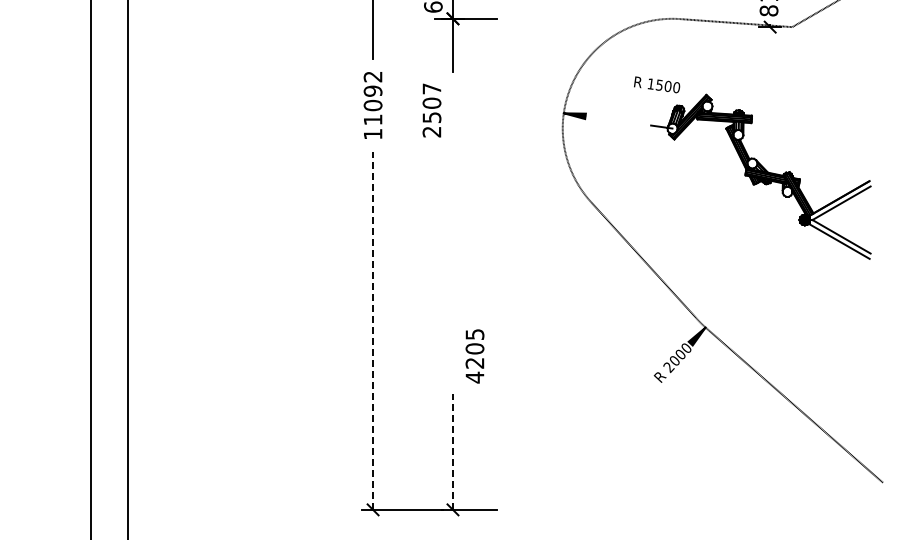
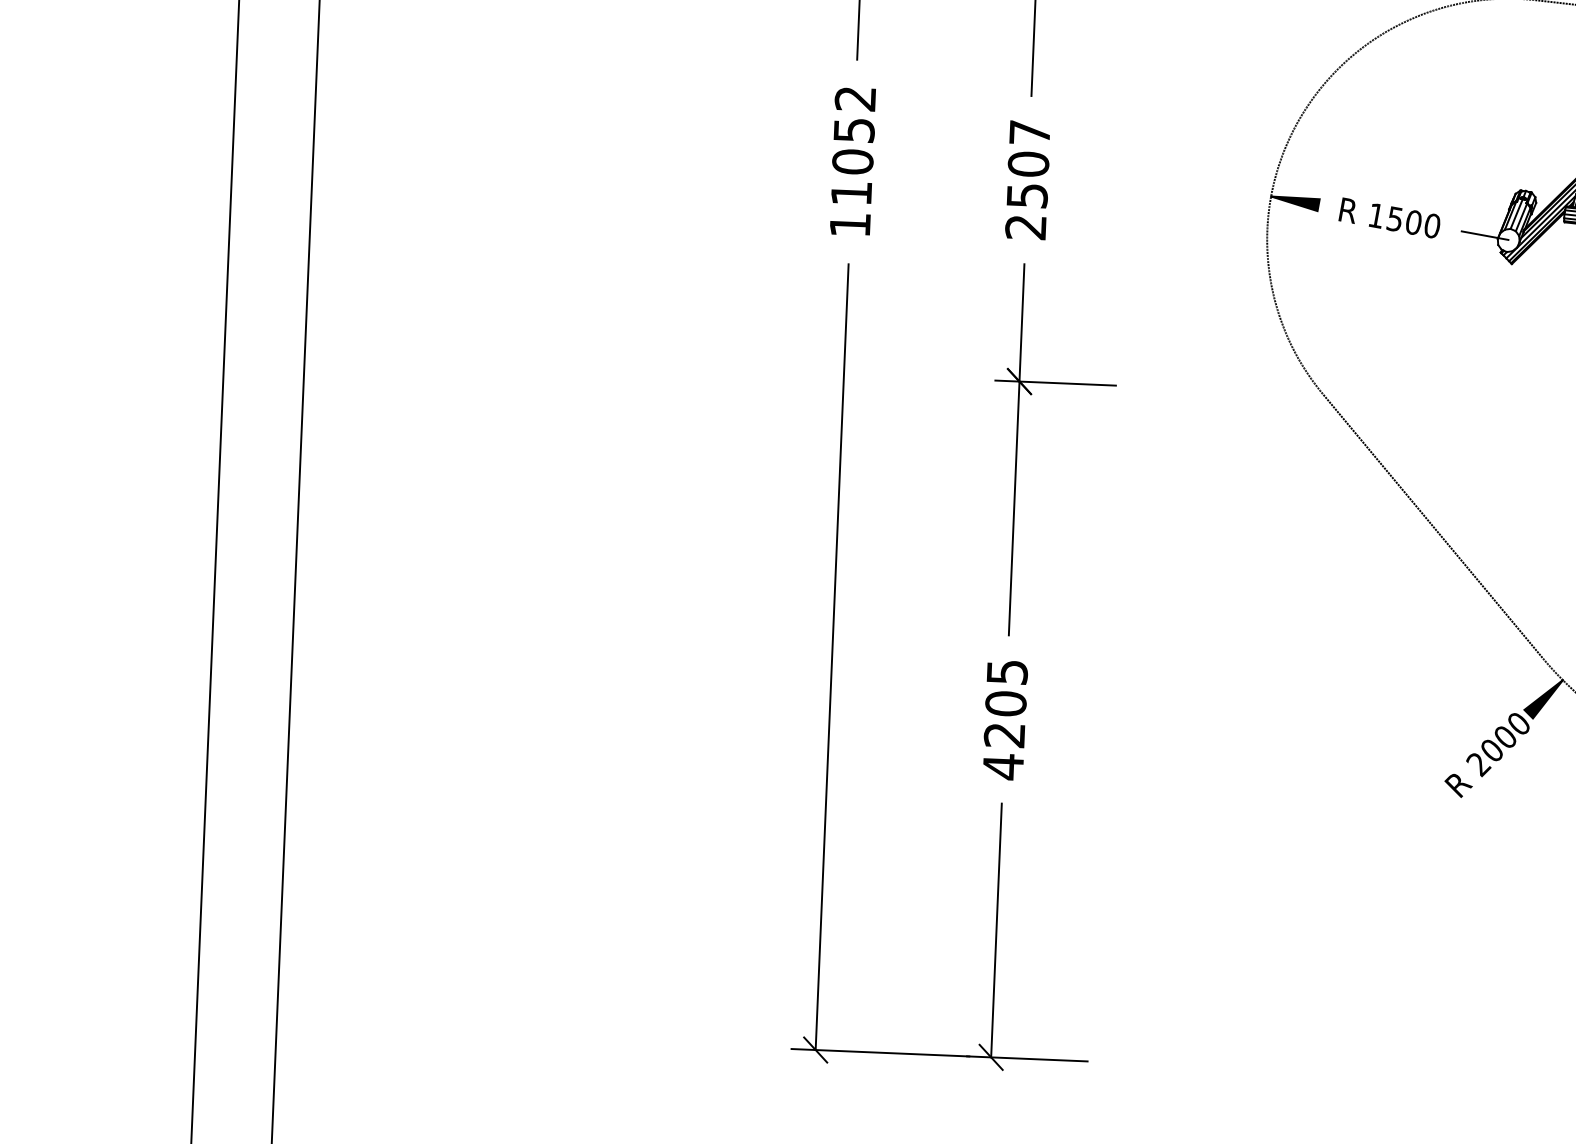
text: (657, 84) -> (1390, 217), moved
text: (372, 90) -> (852, 128), 11092 -> 11052
text: (431, 110) -> (1026, 180), moved
part: (453, 233) -> (1017, 450), added
line: (373, 331) -> (832, 658), dashed -> solid
text: (474, 356) -> (1004, 720), moved
line: (452, 452) -> (995, 931), dashed -> solid

